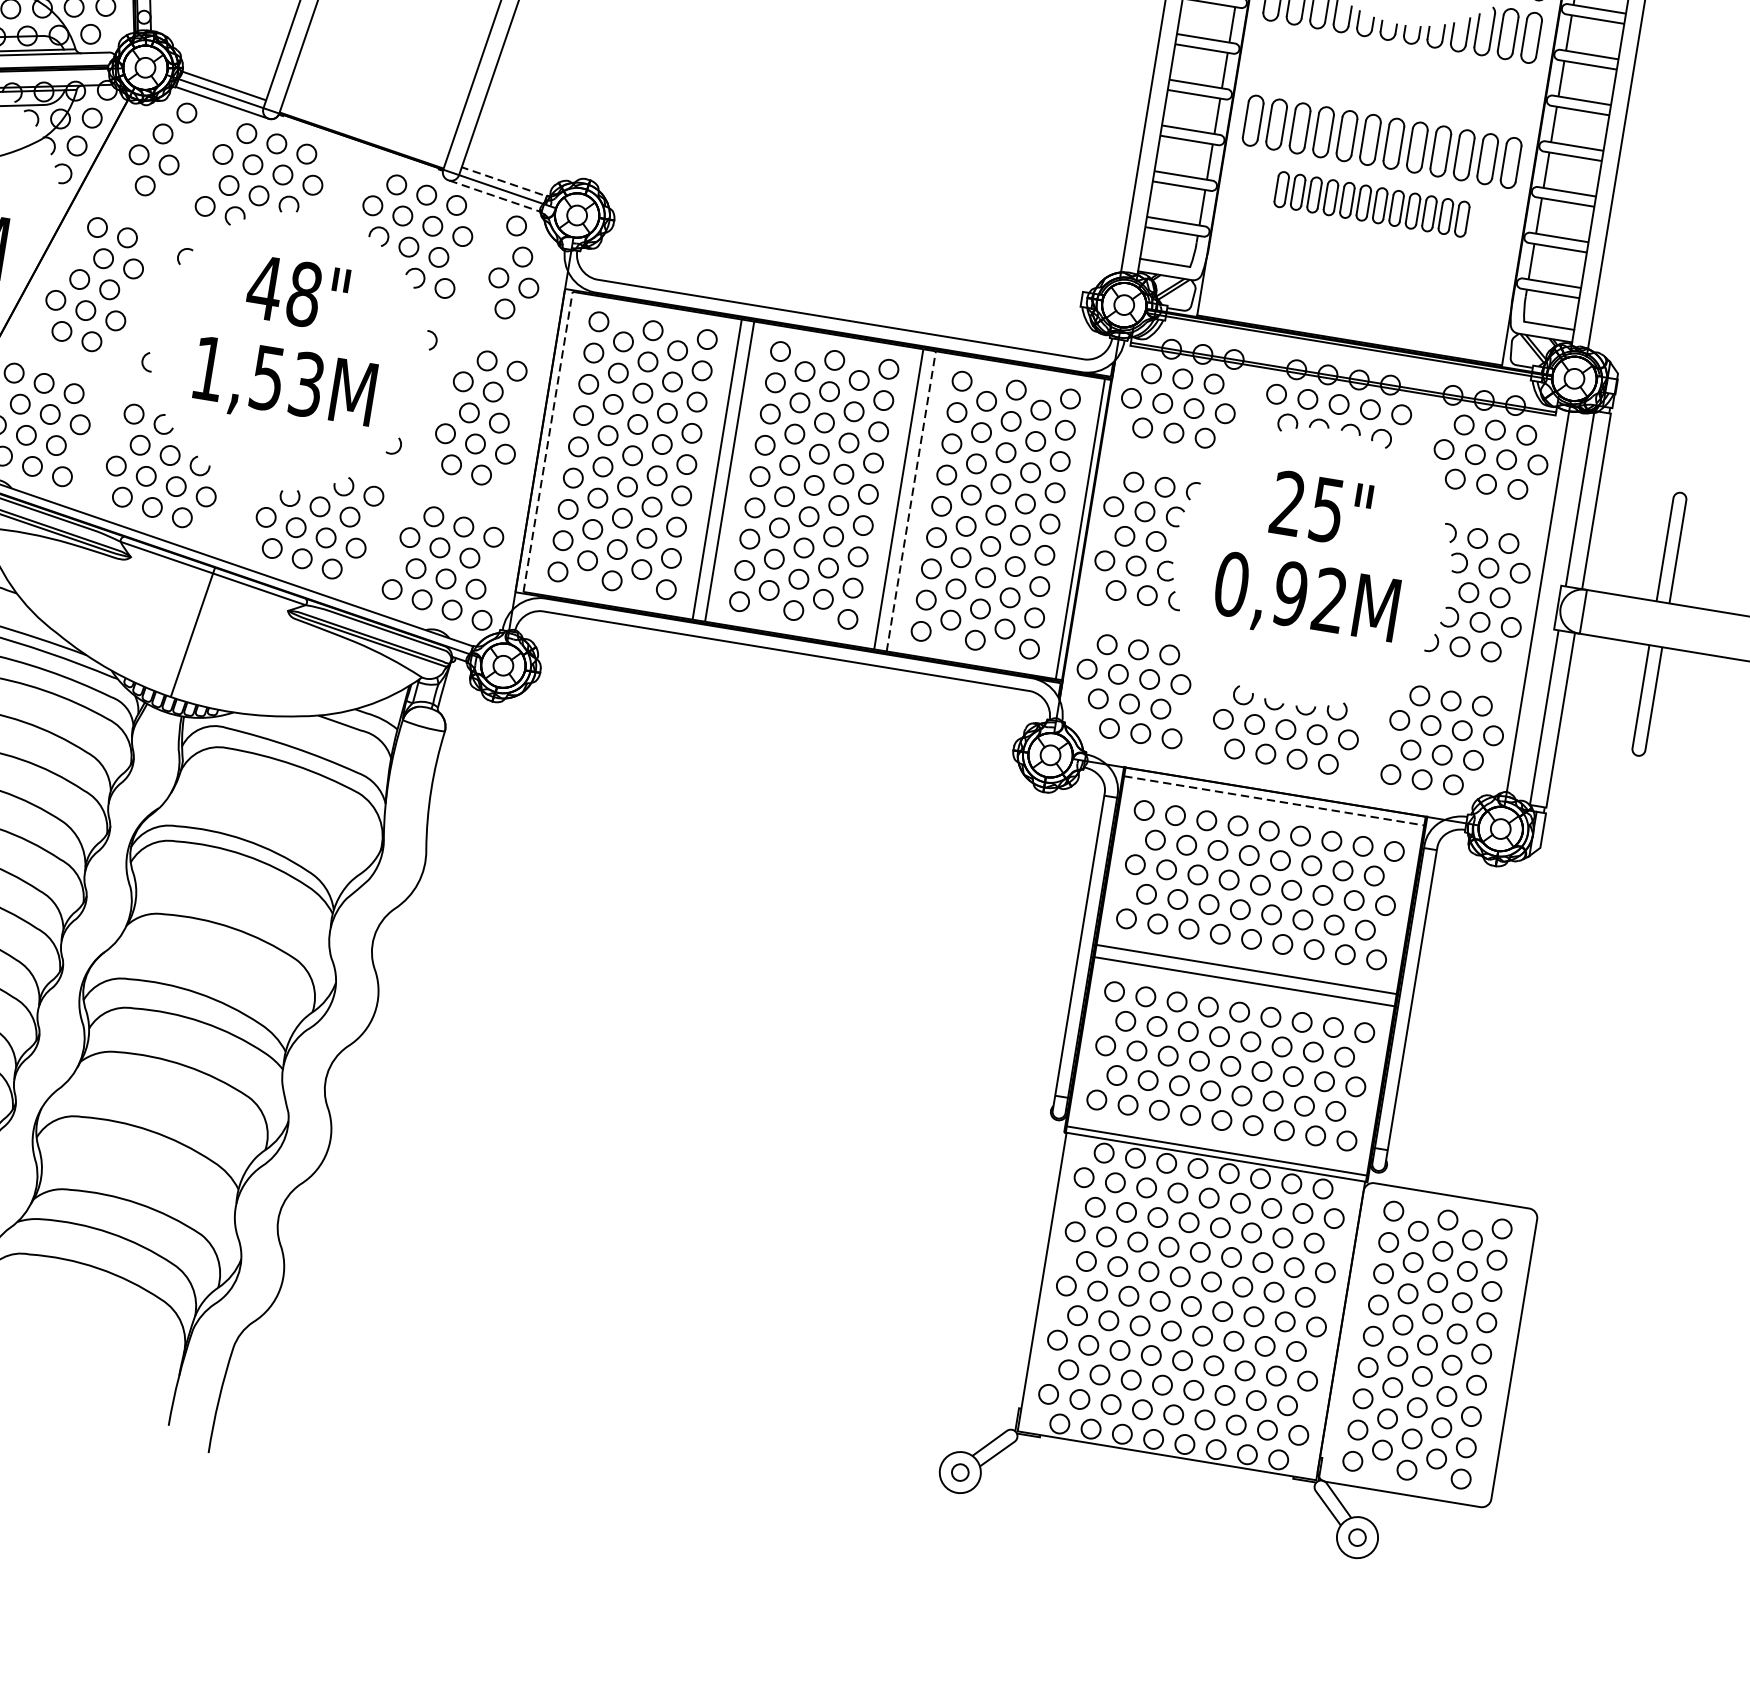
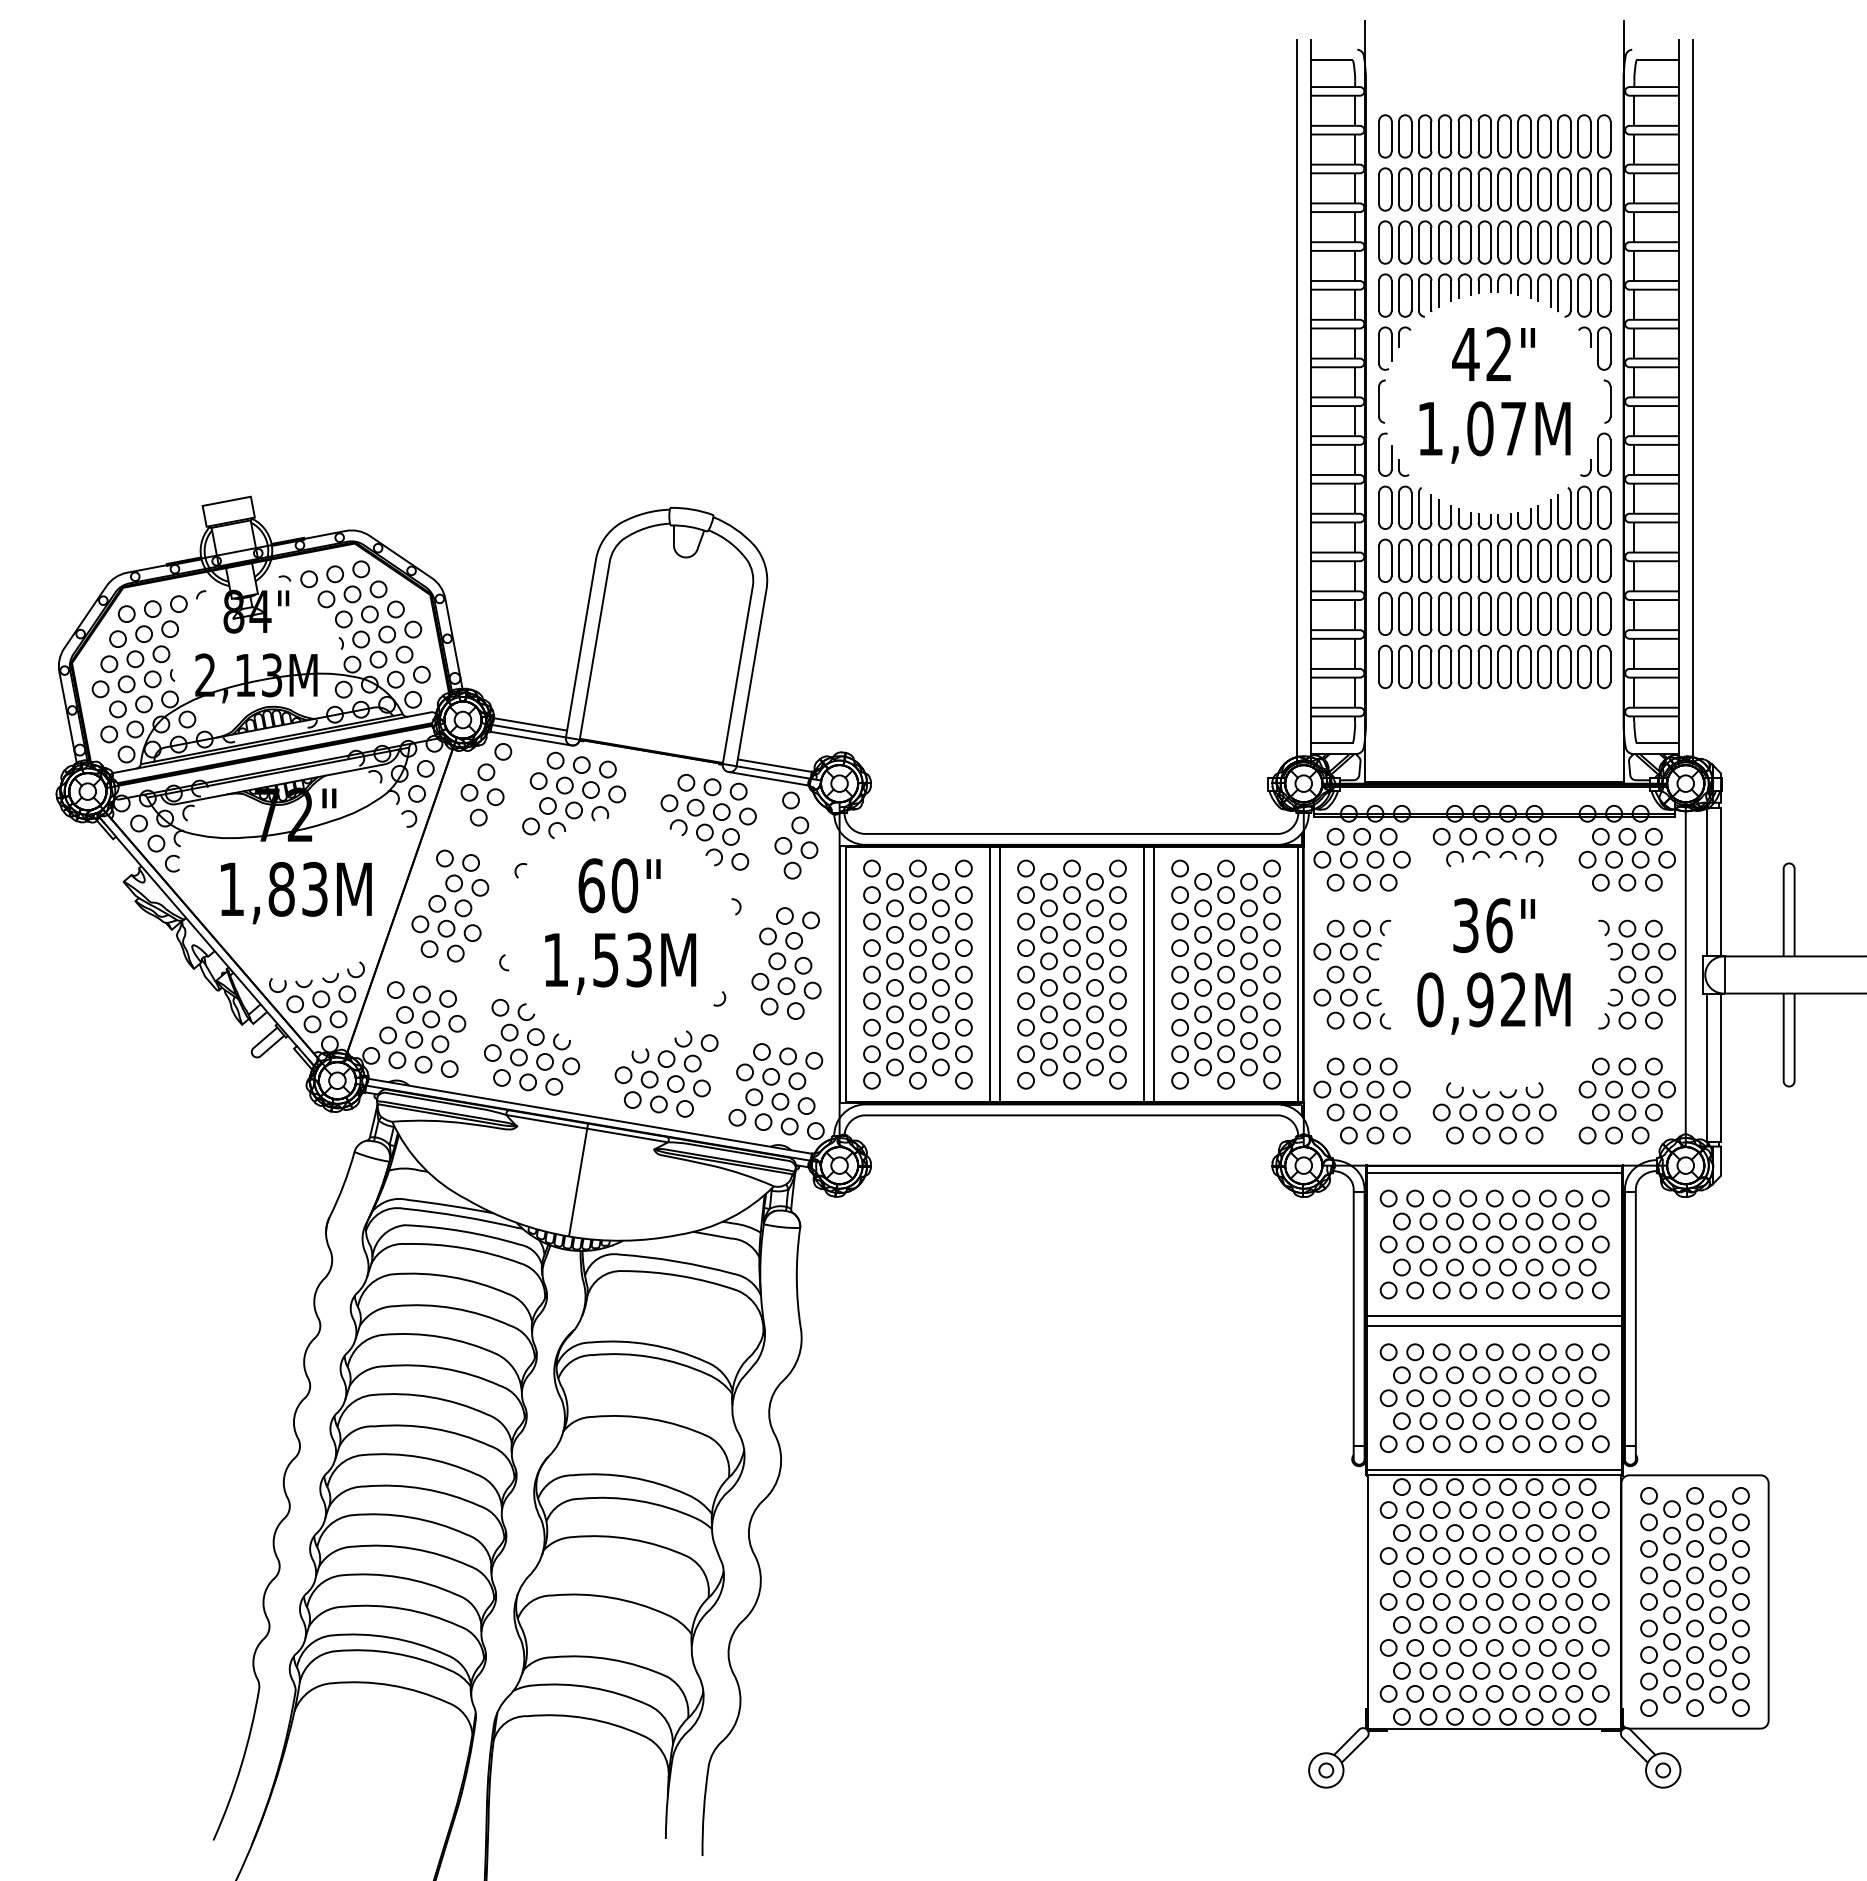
part: (1392, 78) -> (1494, 560), added
part: (1371, 203) -> (1494, 666), size x1.43
line: (543, 207) -> (810, 781), dashed -> solid
text: (283, 290) -> (607, 885), 48" -> 60"
line: (548, 441) -> (846, 974), dashed -> solid
line: (911, 501) -> (1154, 974), dashed -> solid
text: (1307, 506) -> (1482, 925), 25" -> 36"
line: (1275, 801) -> (1495, 1173), dashed -> solid

